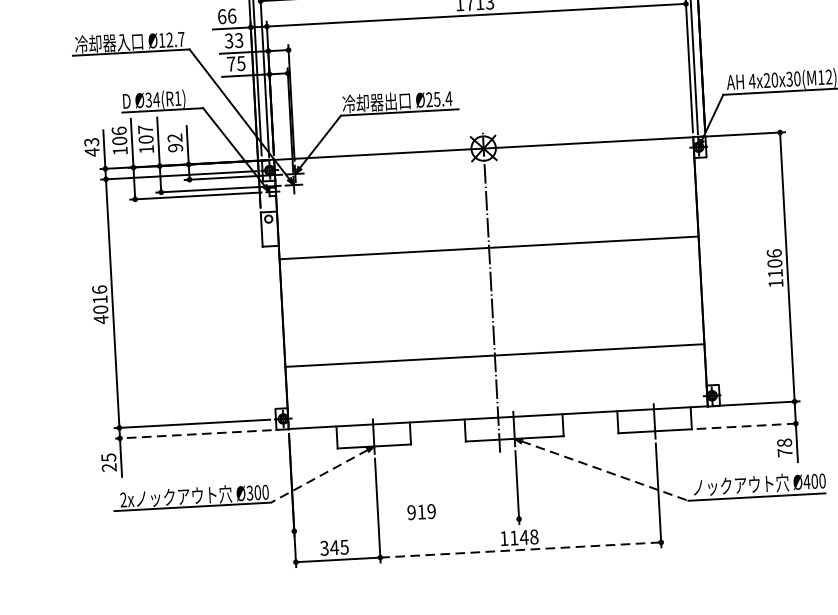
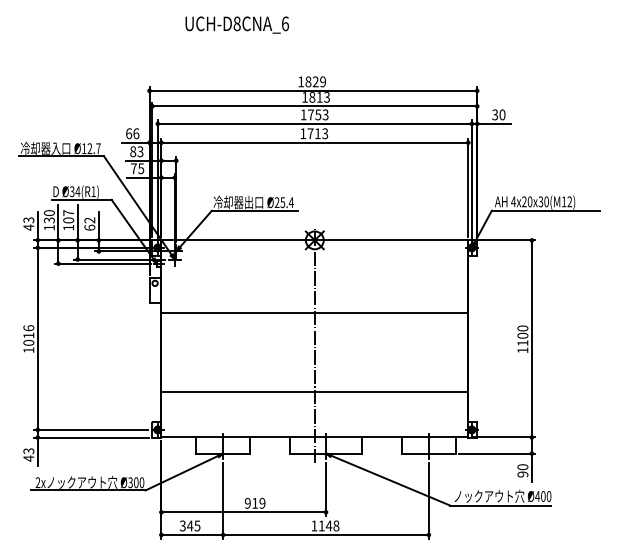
text: (229, 40) -> (133, 151), 33 -> 83
text: (119, 135) -> (49, 216), 106 -> 130
text: (175, 147) -> (89, 227), 92 -> 62
text: (773, 253) -> (522, 328), 1106 -> 1100
text: (100, 320) -> (28, 350), 4016 -> 1016
line: (748, 426) -> (497, 453), dashed -> solid
line: (193, 434) -> (91, 437), dashed -> solid
text: (784, 447) -> (522, 470), 78 -> 90
text: (108, 462) -> (28, 454), 25 -> 43
line: (604, 470) -> (390, 480), dashed -> solid
line: (318, 476) -> (181, 473), dashed -> solid
line: (406, 525) -> (243, 512), added
line: (521, 549) -> (326, 534), dashed -> solid

